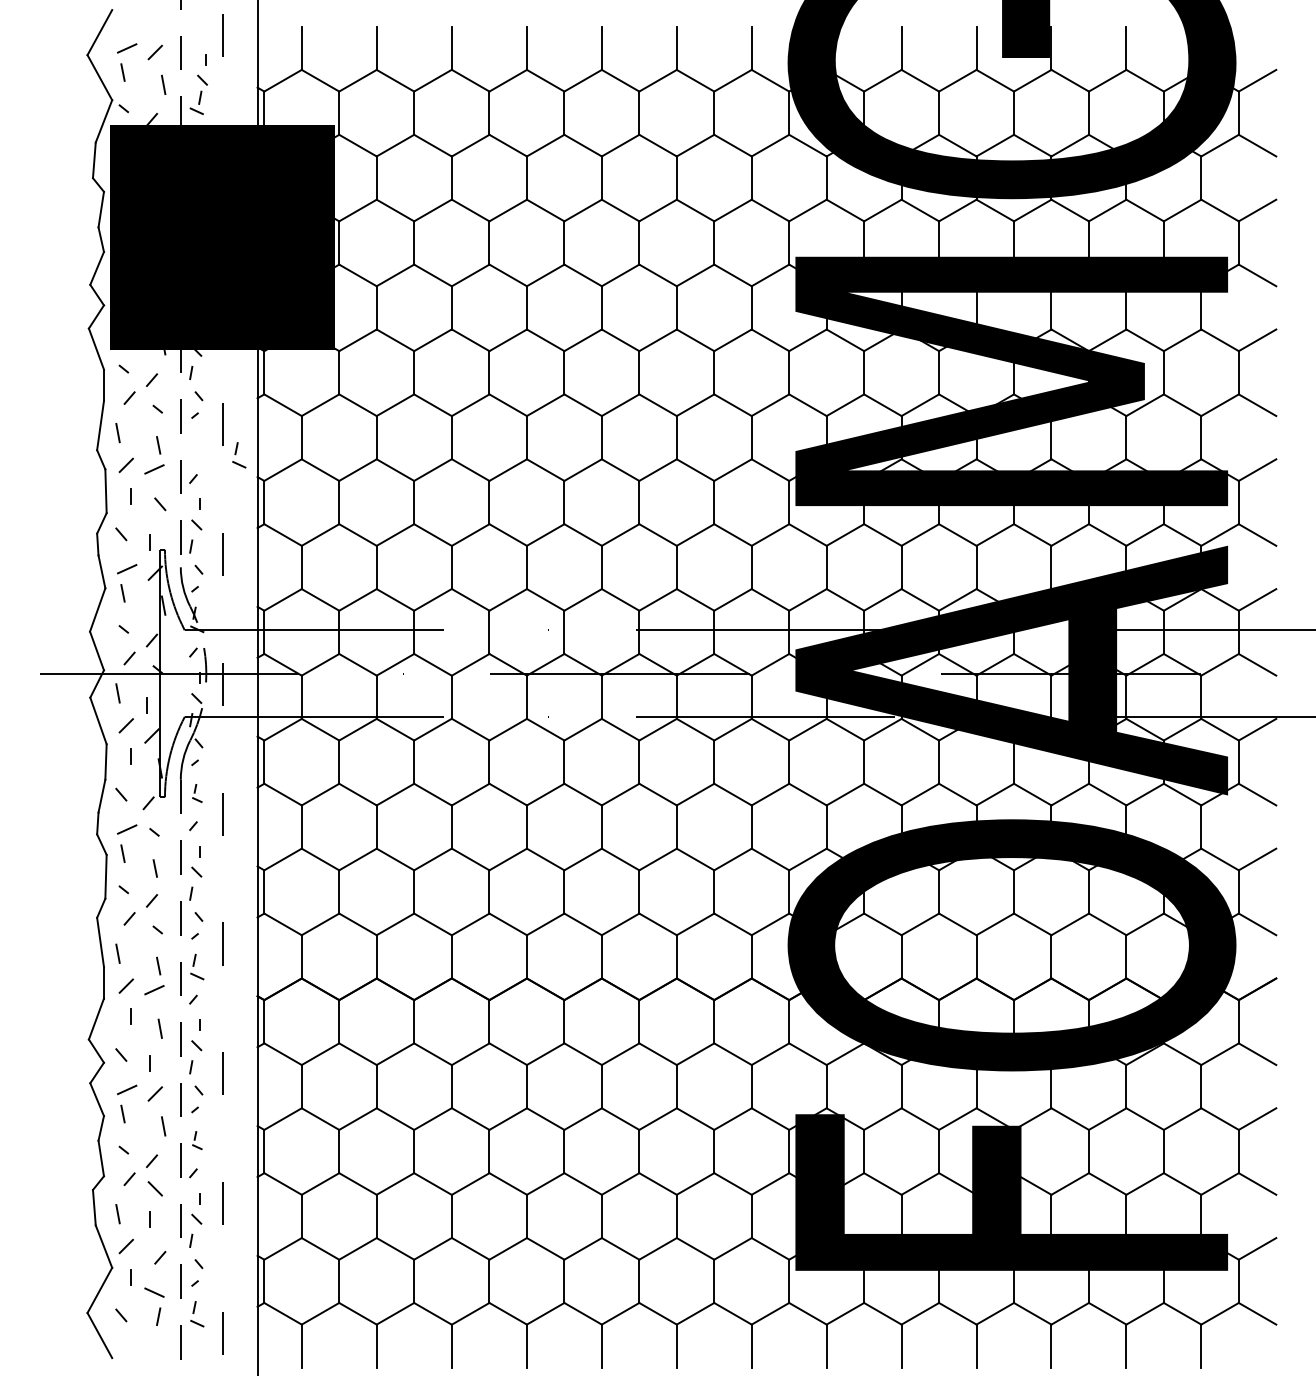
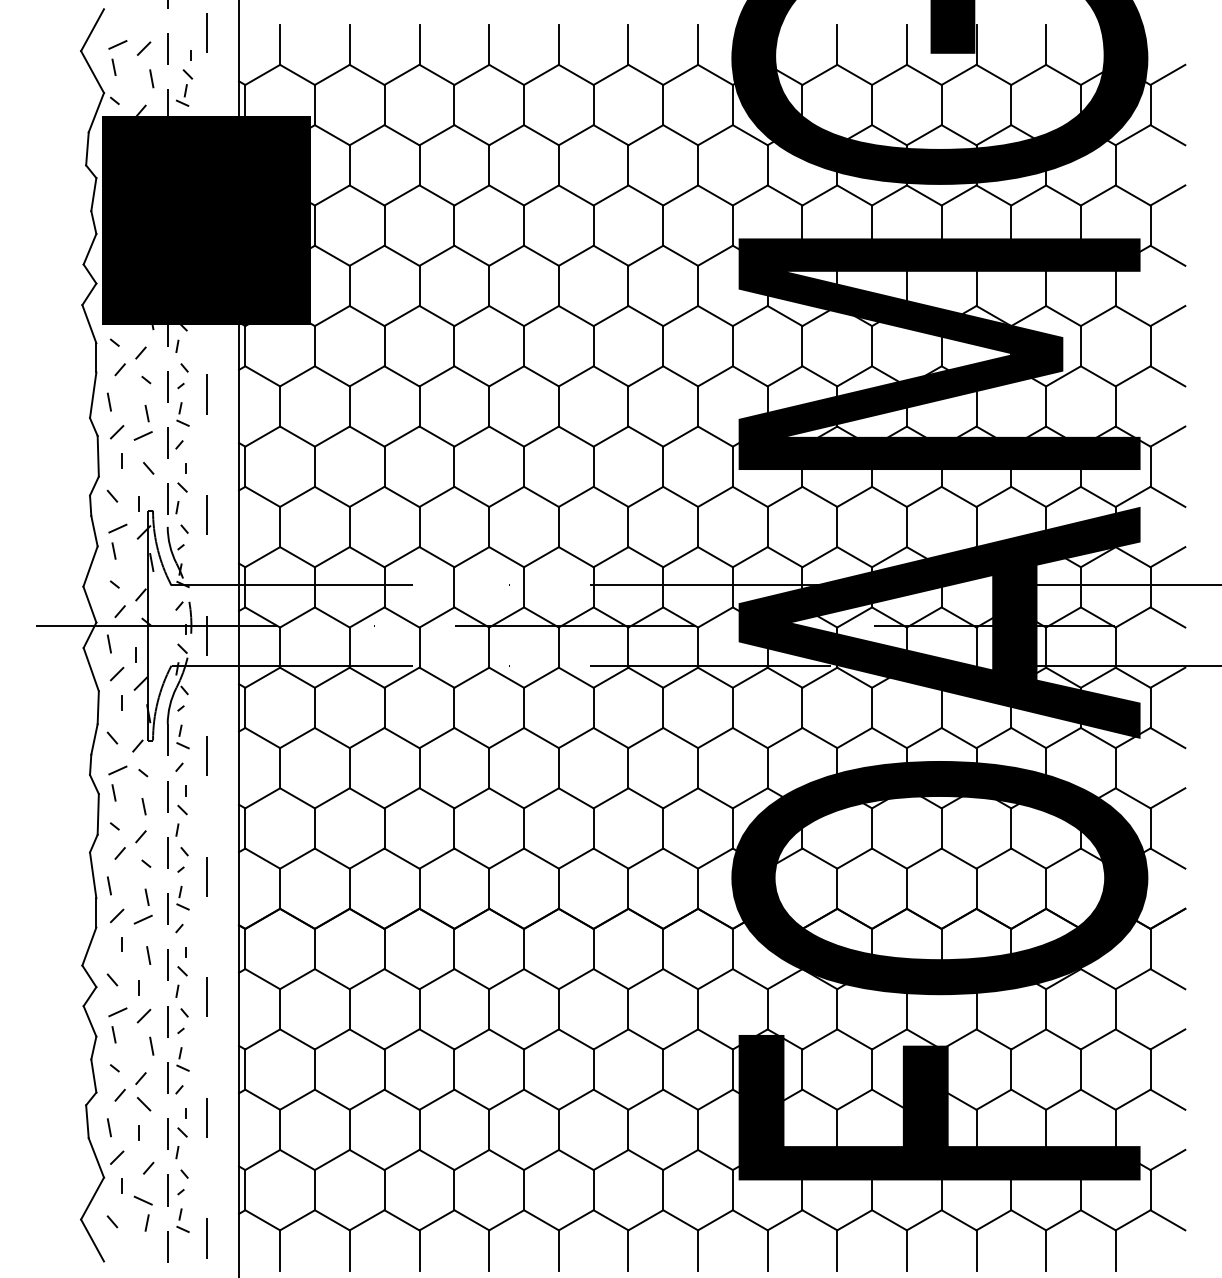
part: (239, 455) -> (183, 414), moved
part: (197, 793) -> (183, 736), size x1.43
part: (197, 1140) -> (183, 1059), size x1.43

